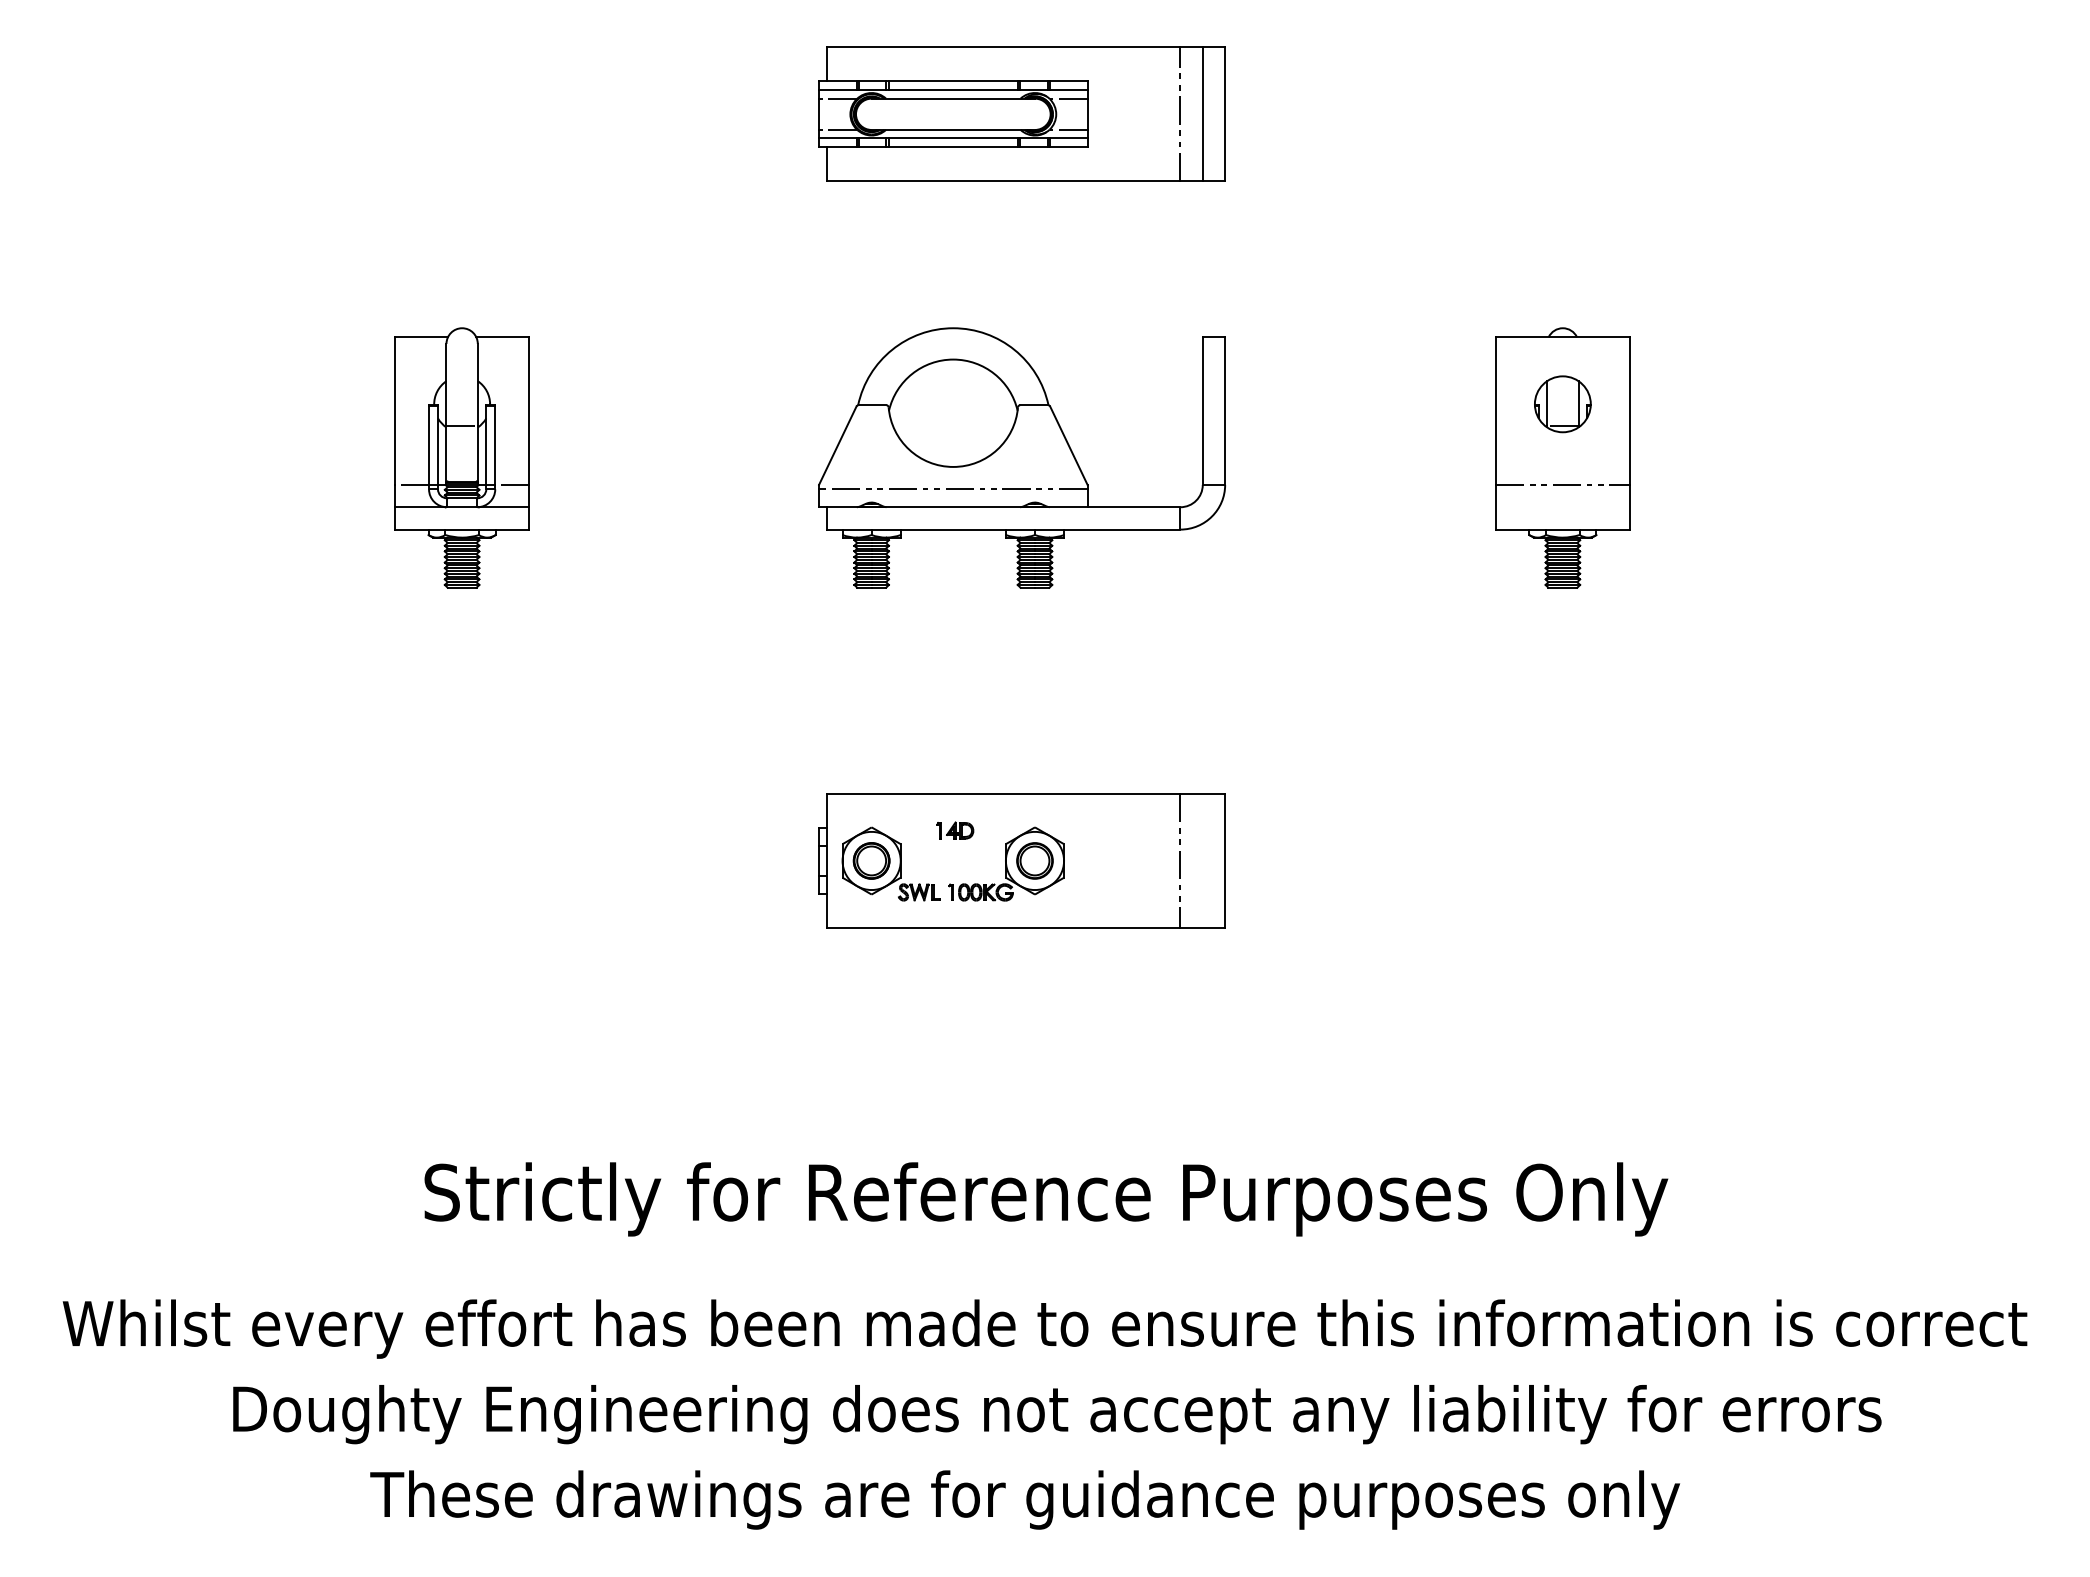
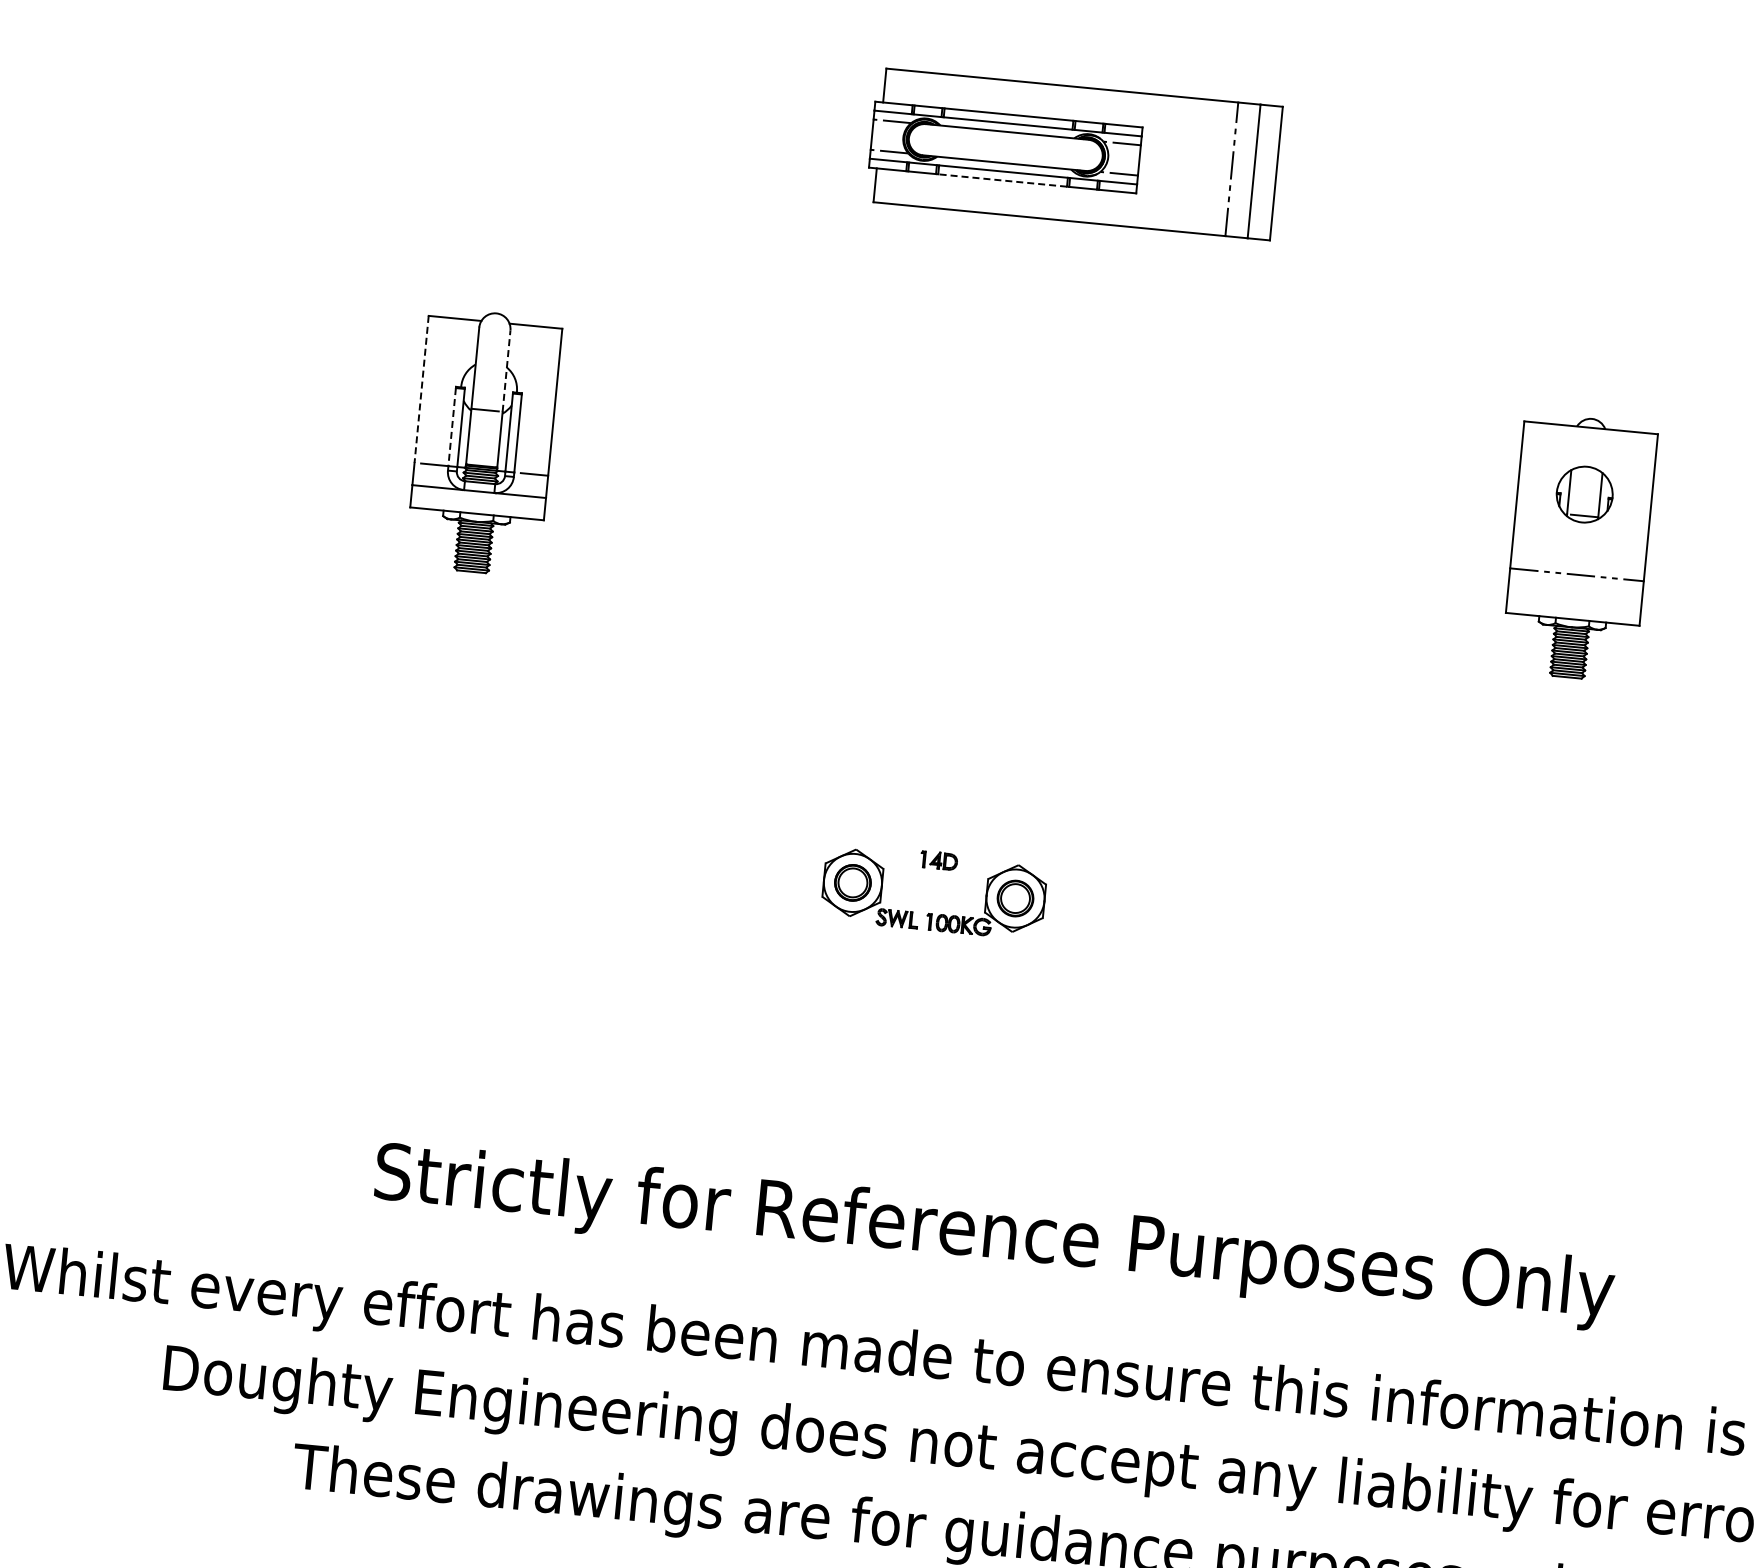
line: (953, 147) -> (1002, 180), solid -> dashed
line: (477, 384) -> (506, 370), solid -> dashed
line: (395, 411) -> (422, 389), solid -> dashed
line: (429, 446) -> (452, 427), solid -> dashed
part: (1021, 457) -> (1040, 495), removed
part: (1021, 860) -> (1002, 896), removed

